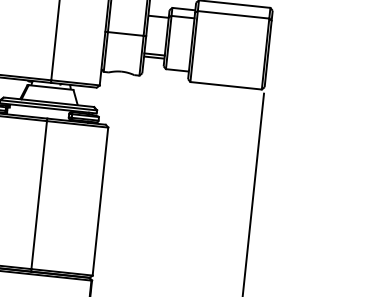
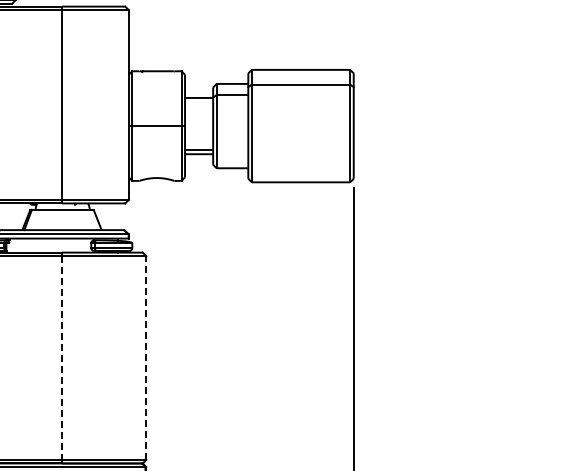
line: (39, 195) -> (62, 358), solid -> dashed
line: (100, 201) -> (146, 358), solid -> dashed

